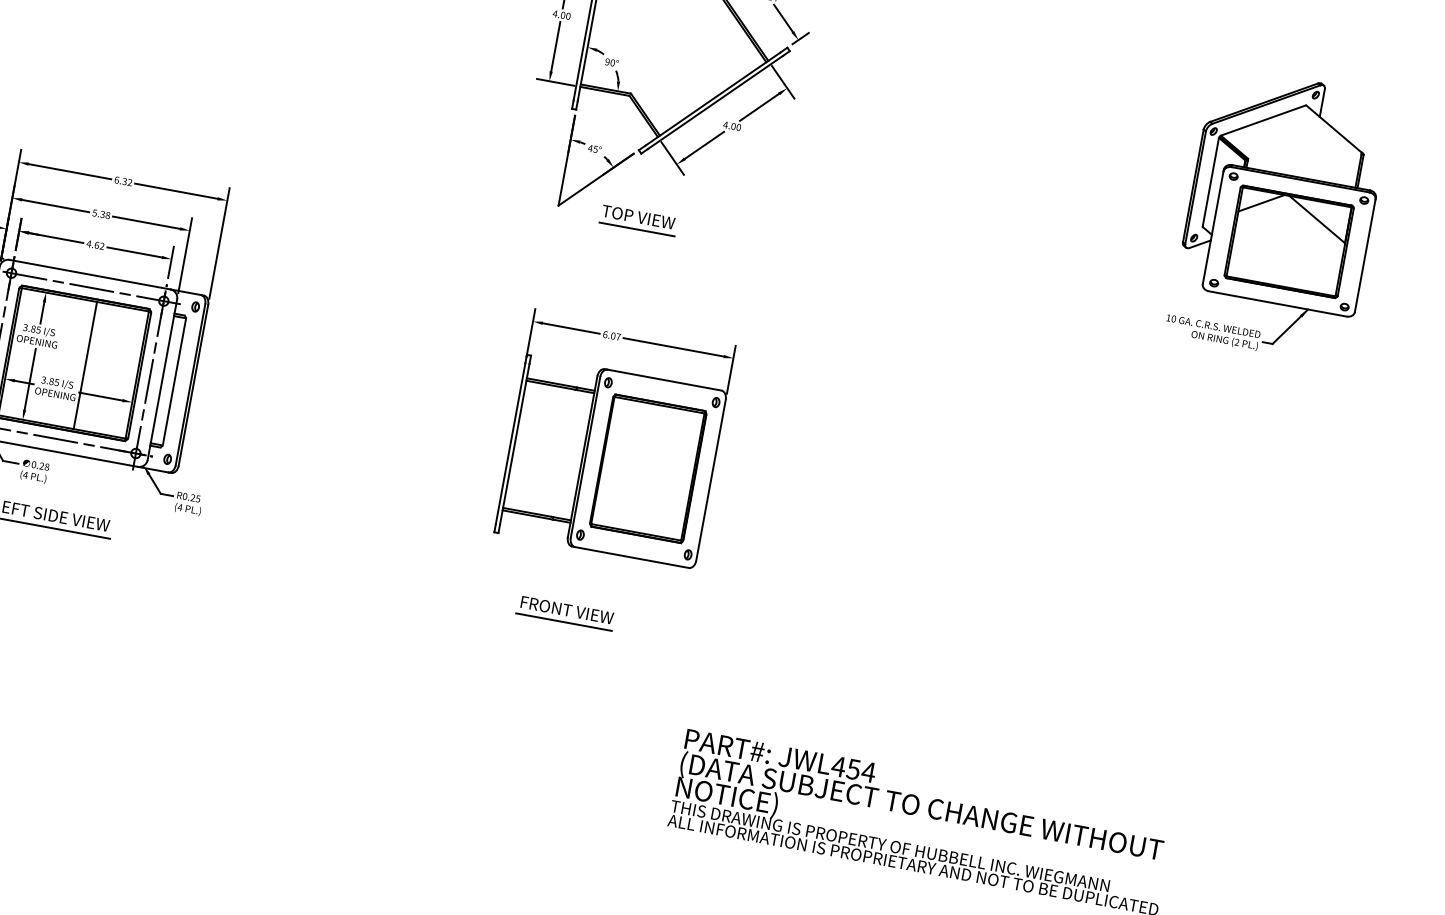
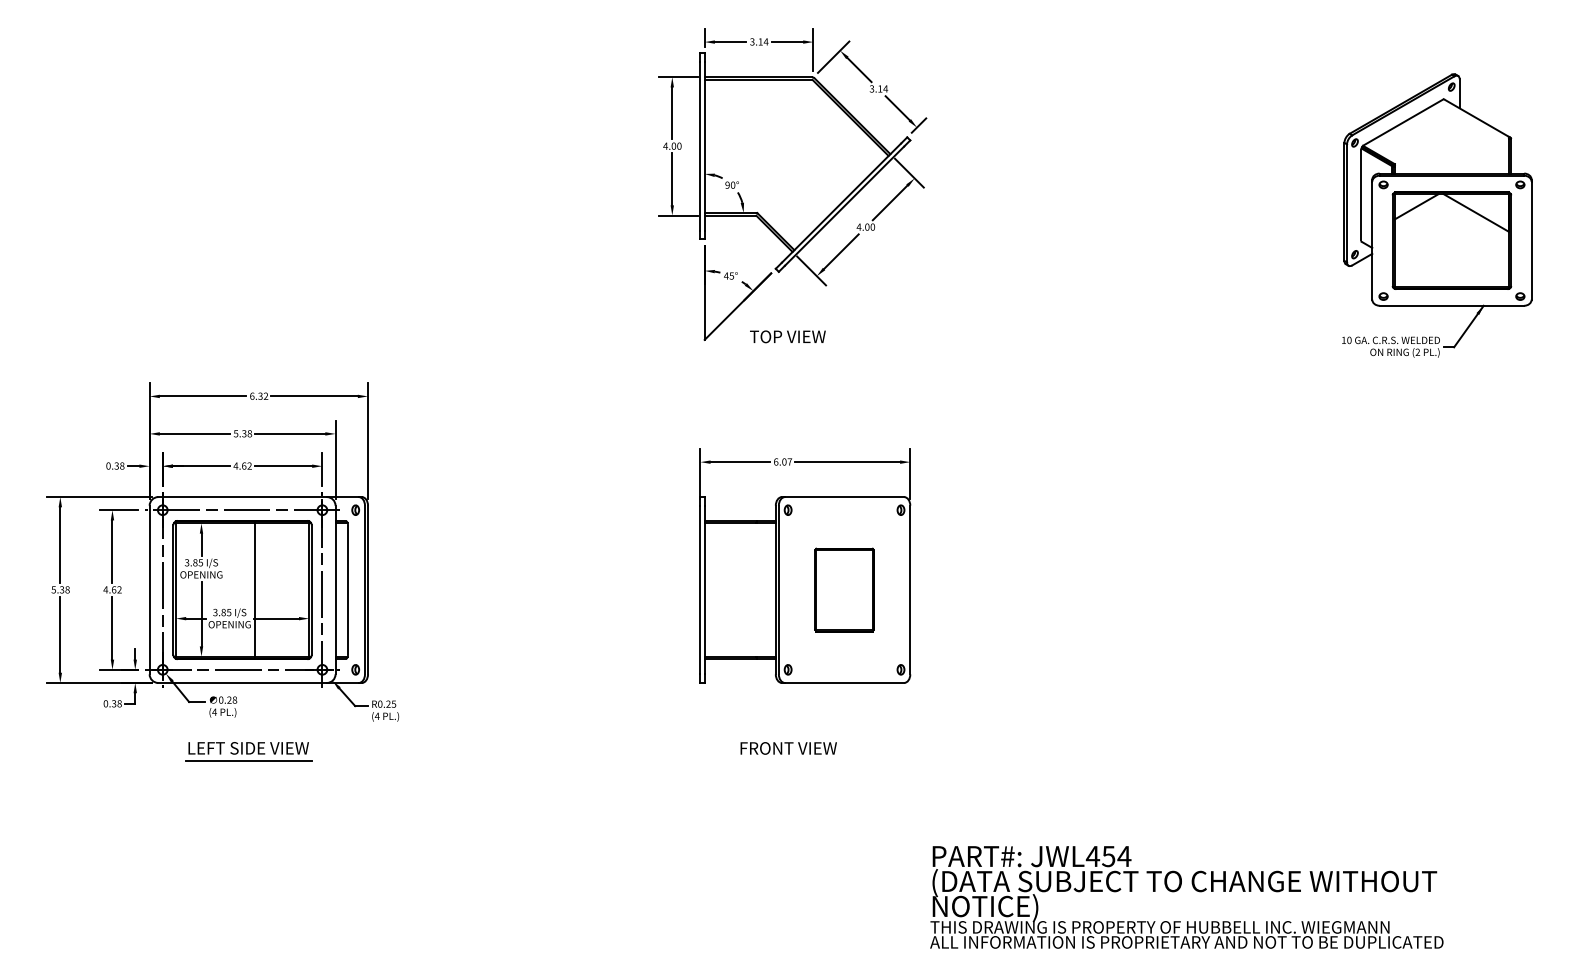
line: (636, 229) -> (788, 349), removed
part: (648, 468) -> (844, 589), size x0.6
line: (563, 622) -> (787, 761), removed

